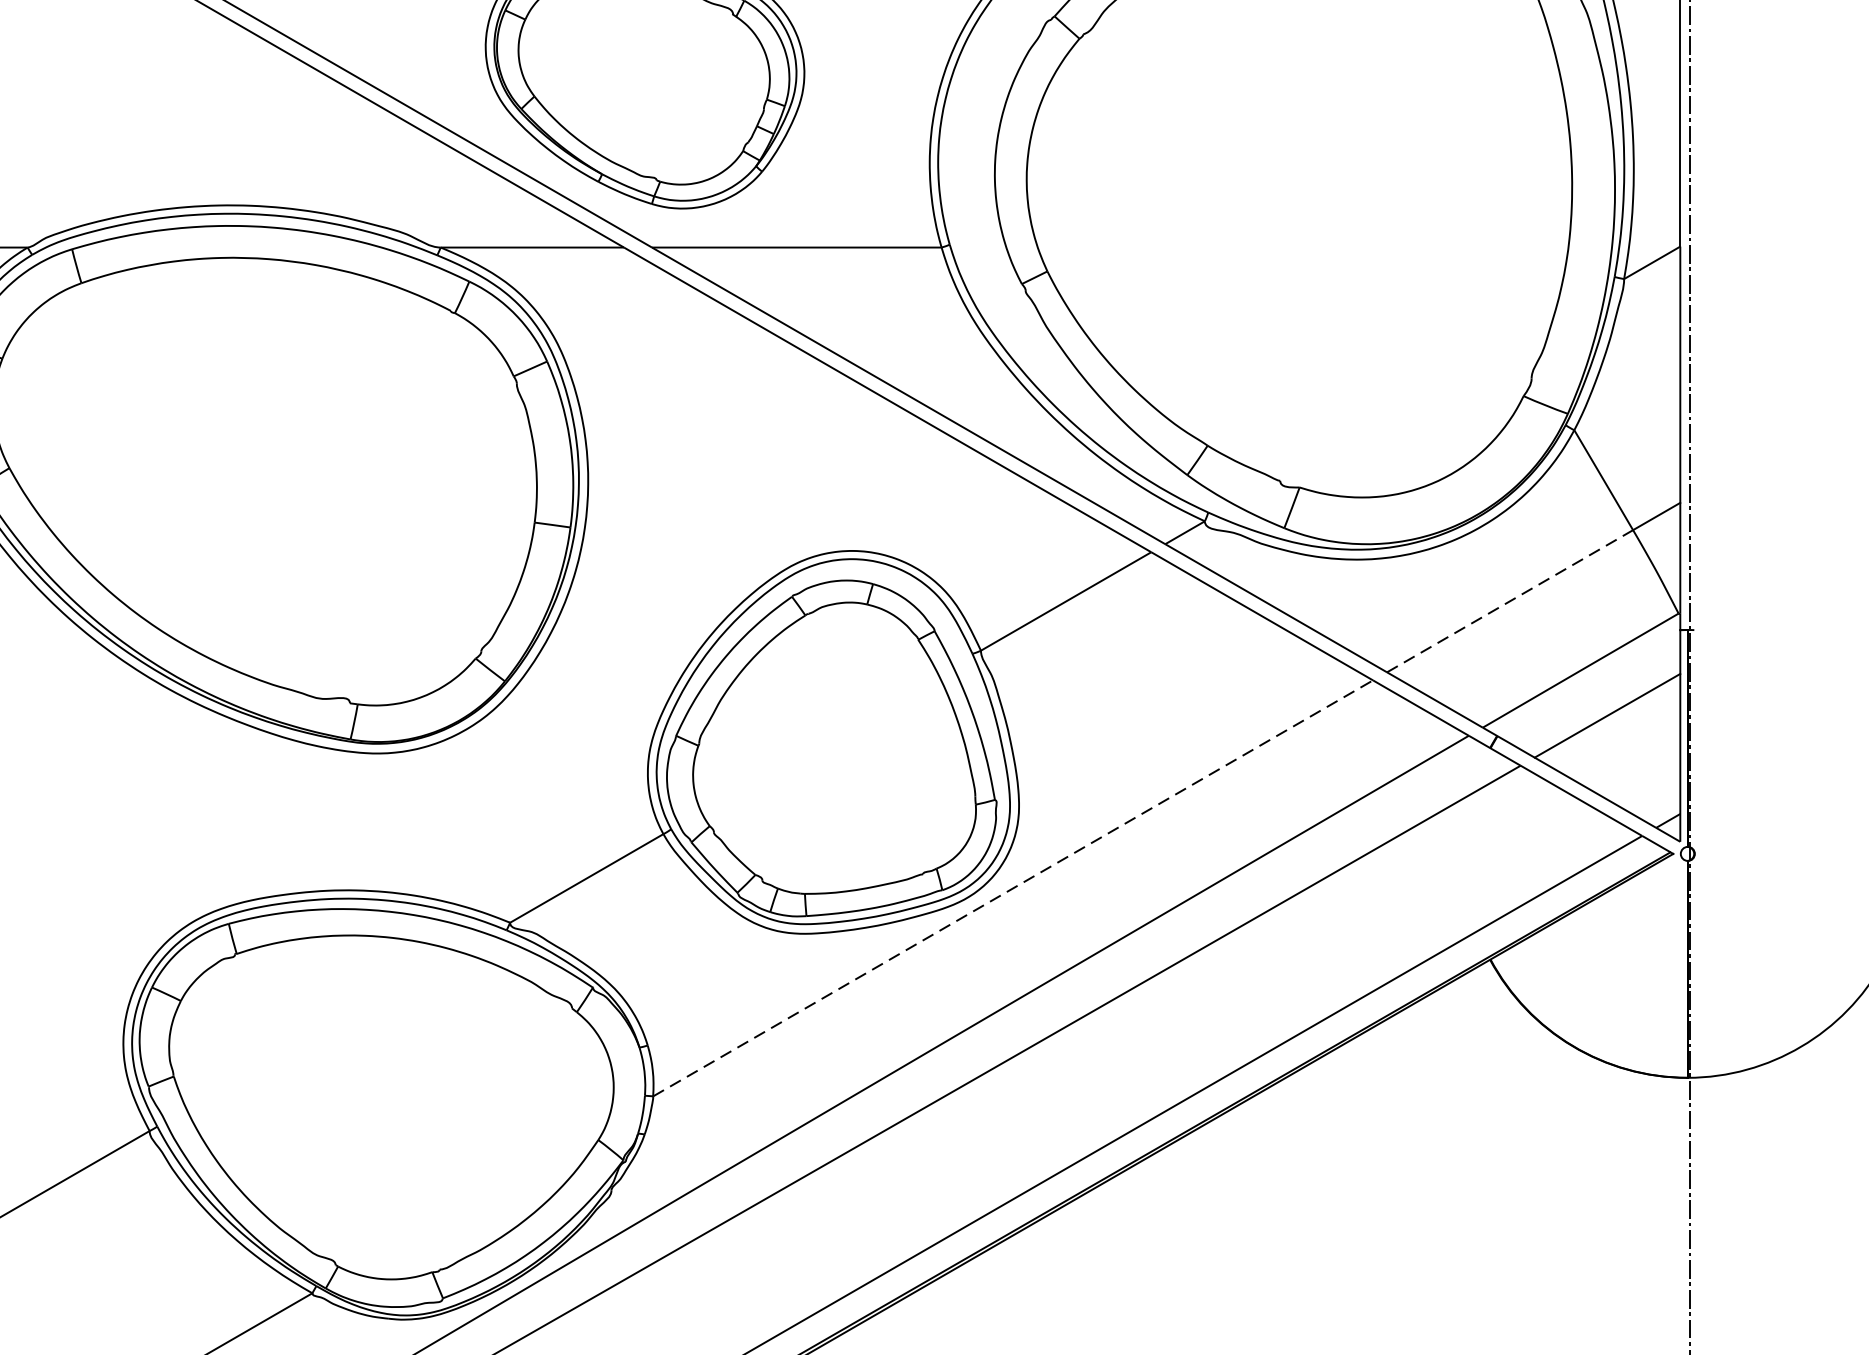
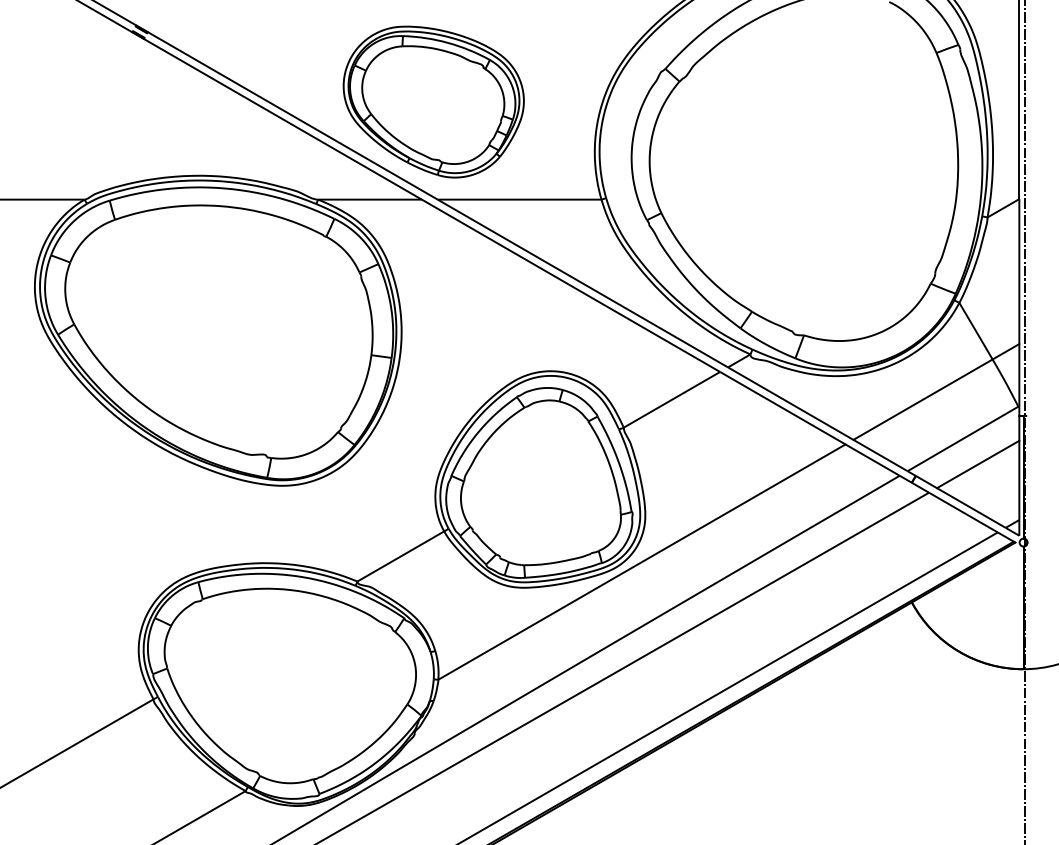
line: (1510, 600) -> (923, 399), dashed -> solid
line: (1014, 887) -> (642, 561), dashed -> solid

